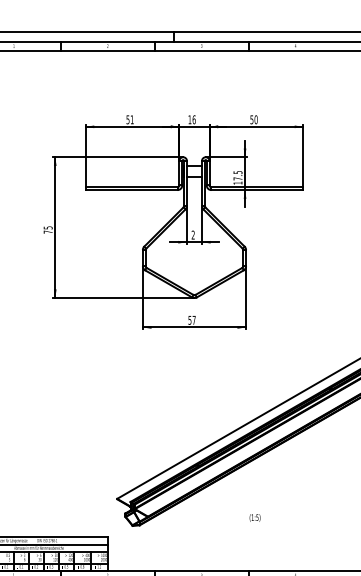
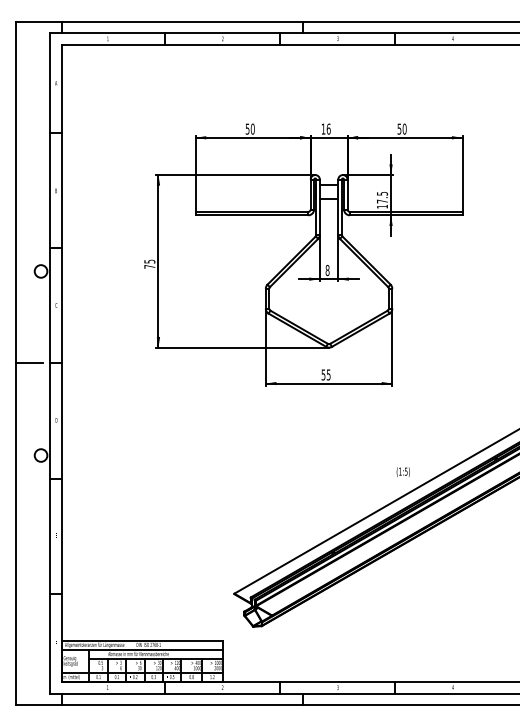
text: (131, 119) -> (252, 128), 51 -> 50
text: (193, 235) -> (327, 270), 2 -> 8
text: (194, 320) -> (328, 374), 57 -> 55
text: (254, 517) -> (402, 471), moved

